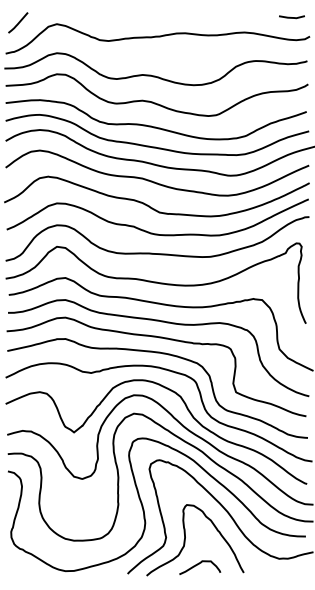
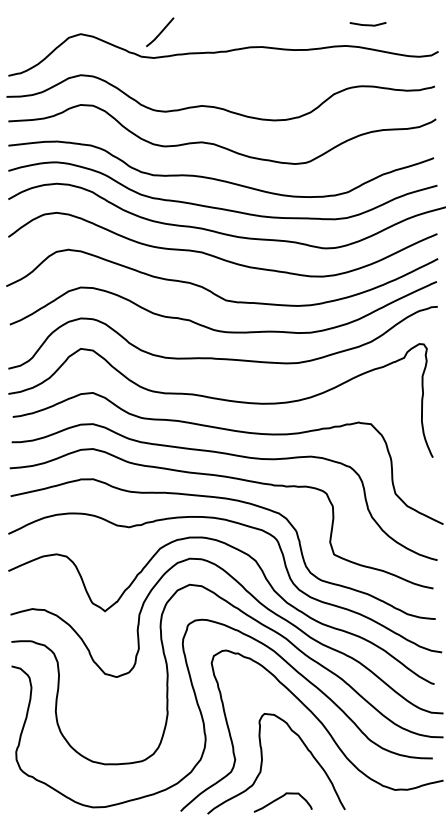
line: (291, 17) -> (367, 24), moved
line: (18, 22) -> (160, 31), moved

